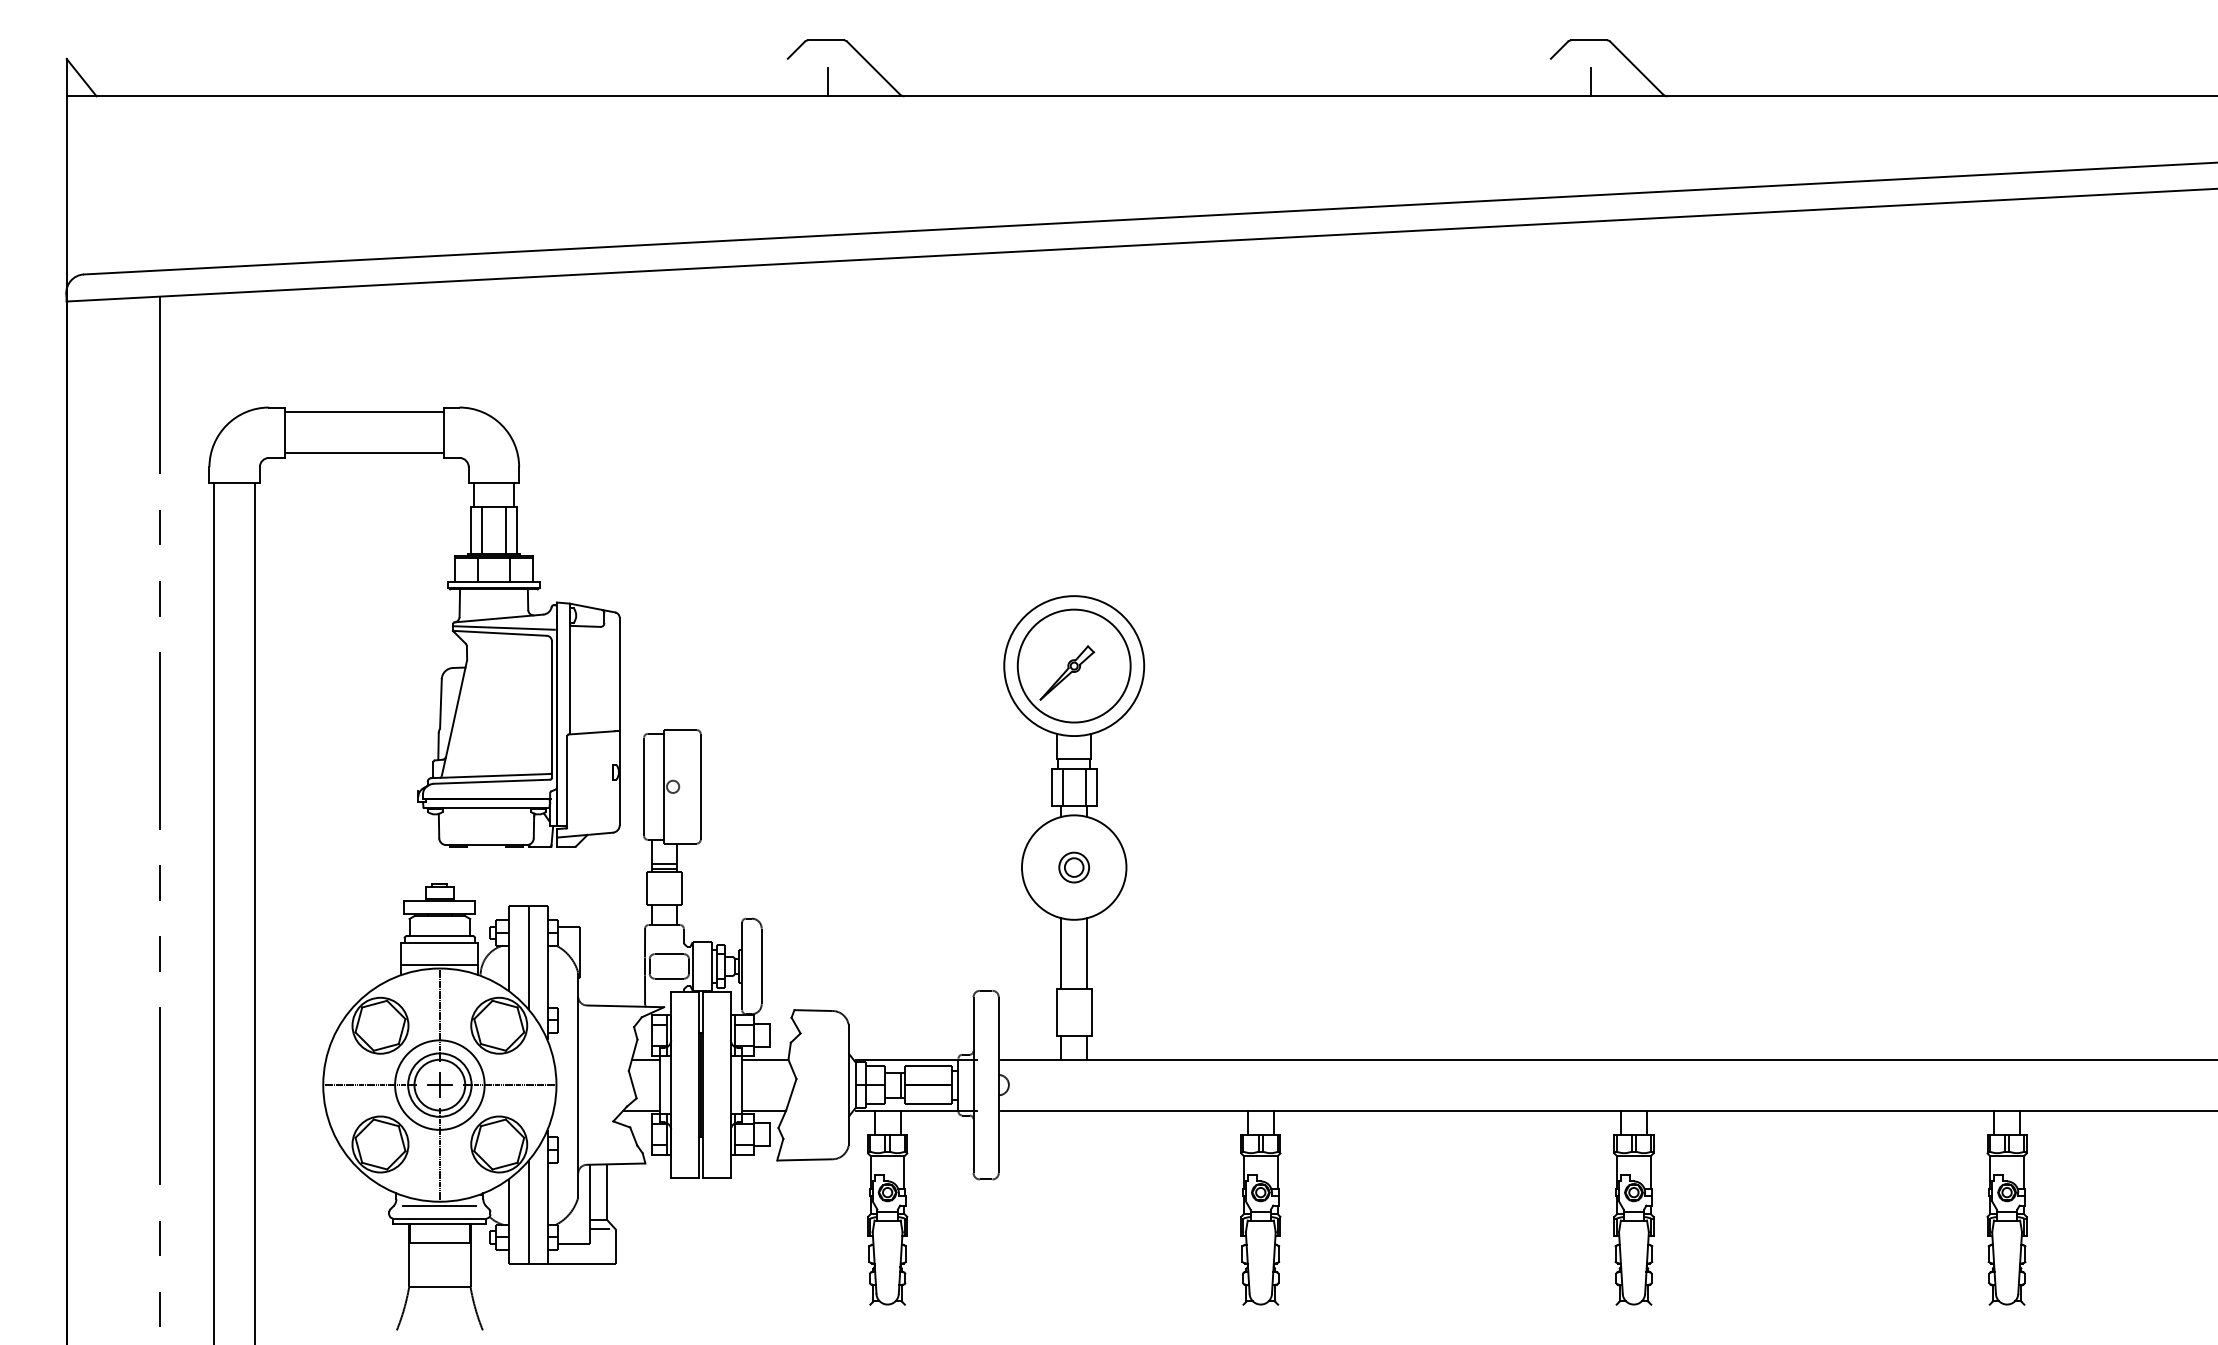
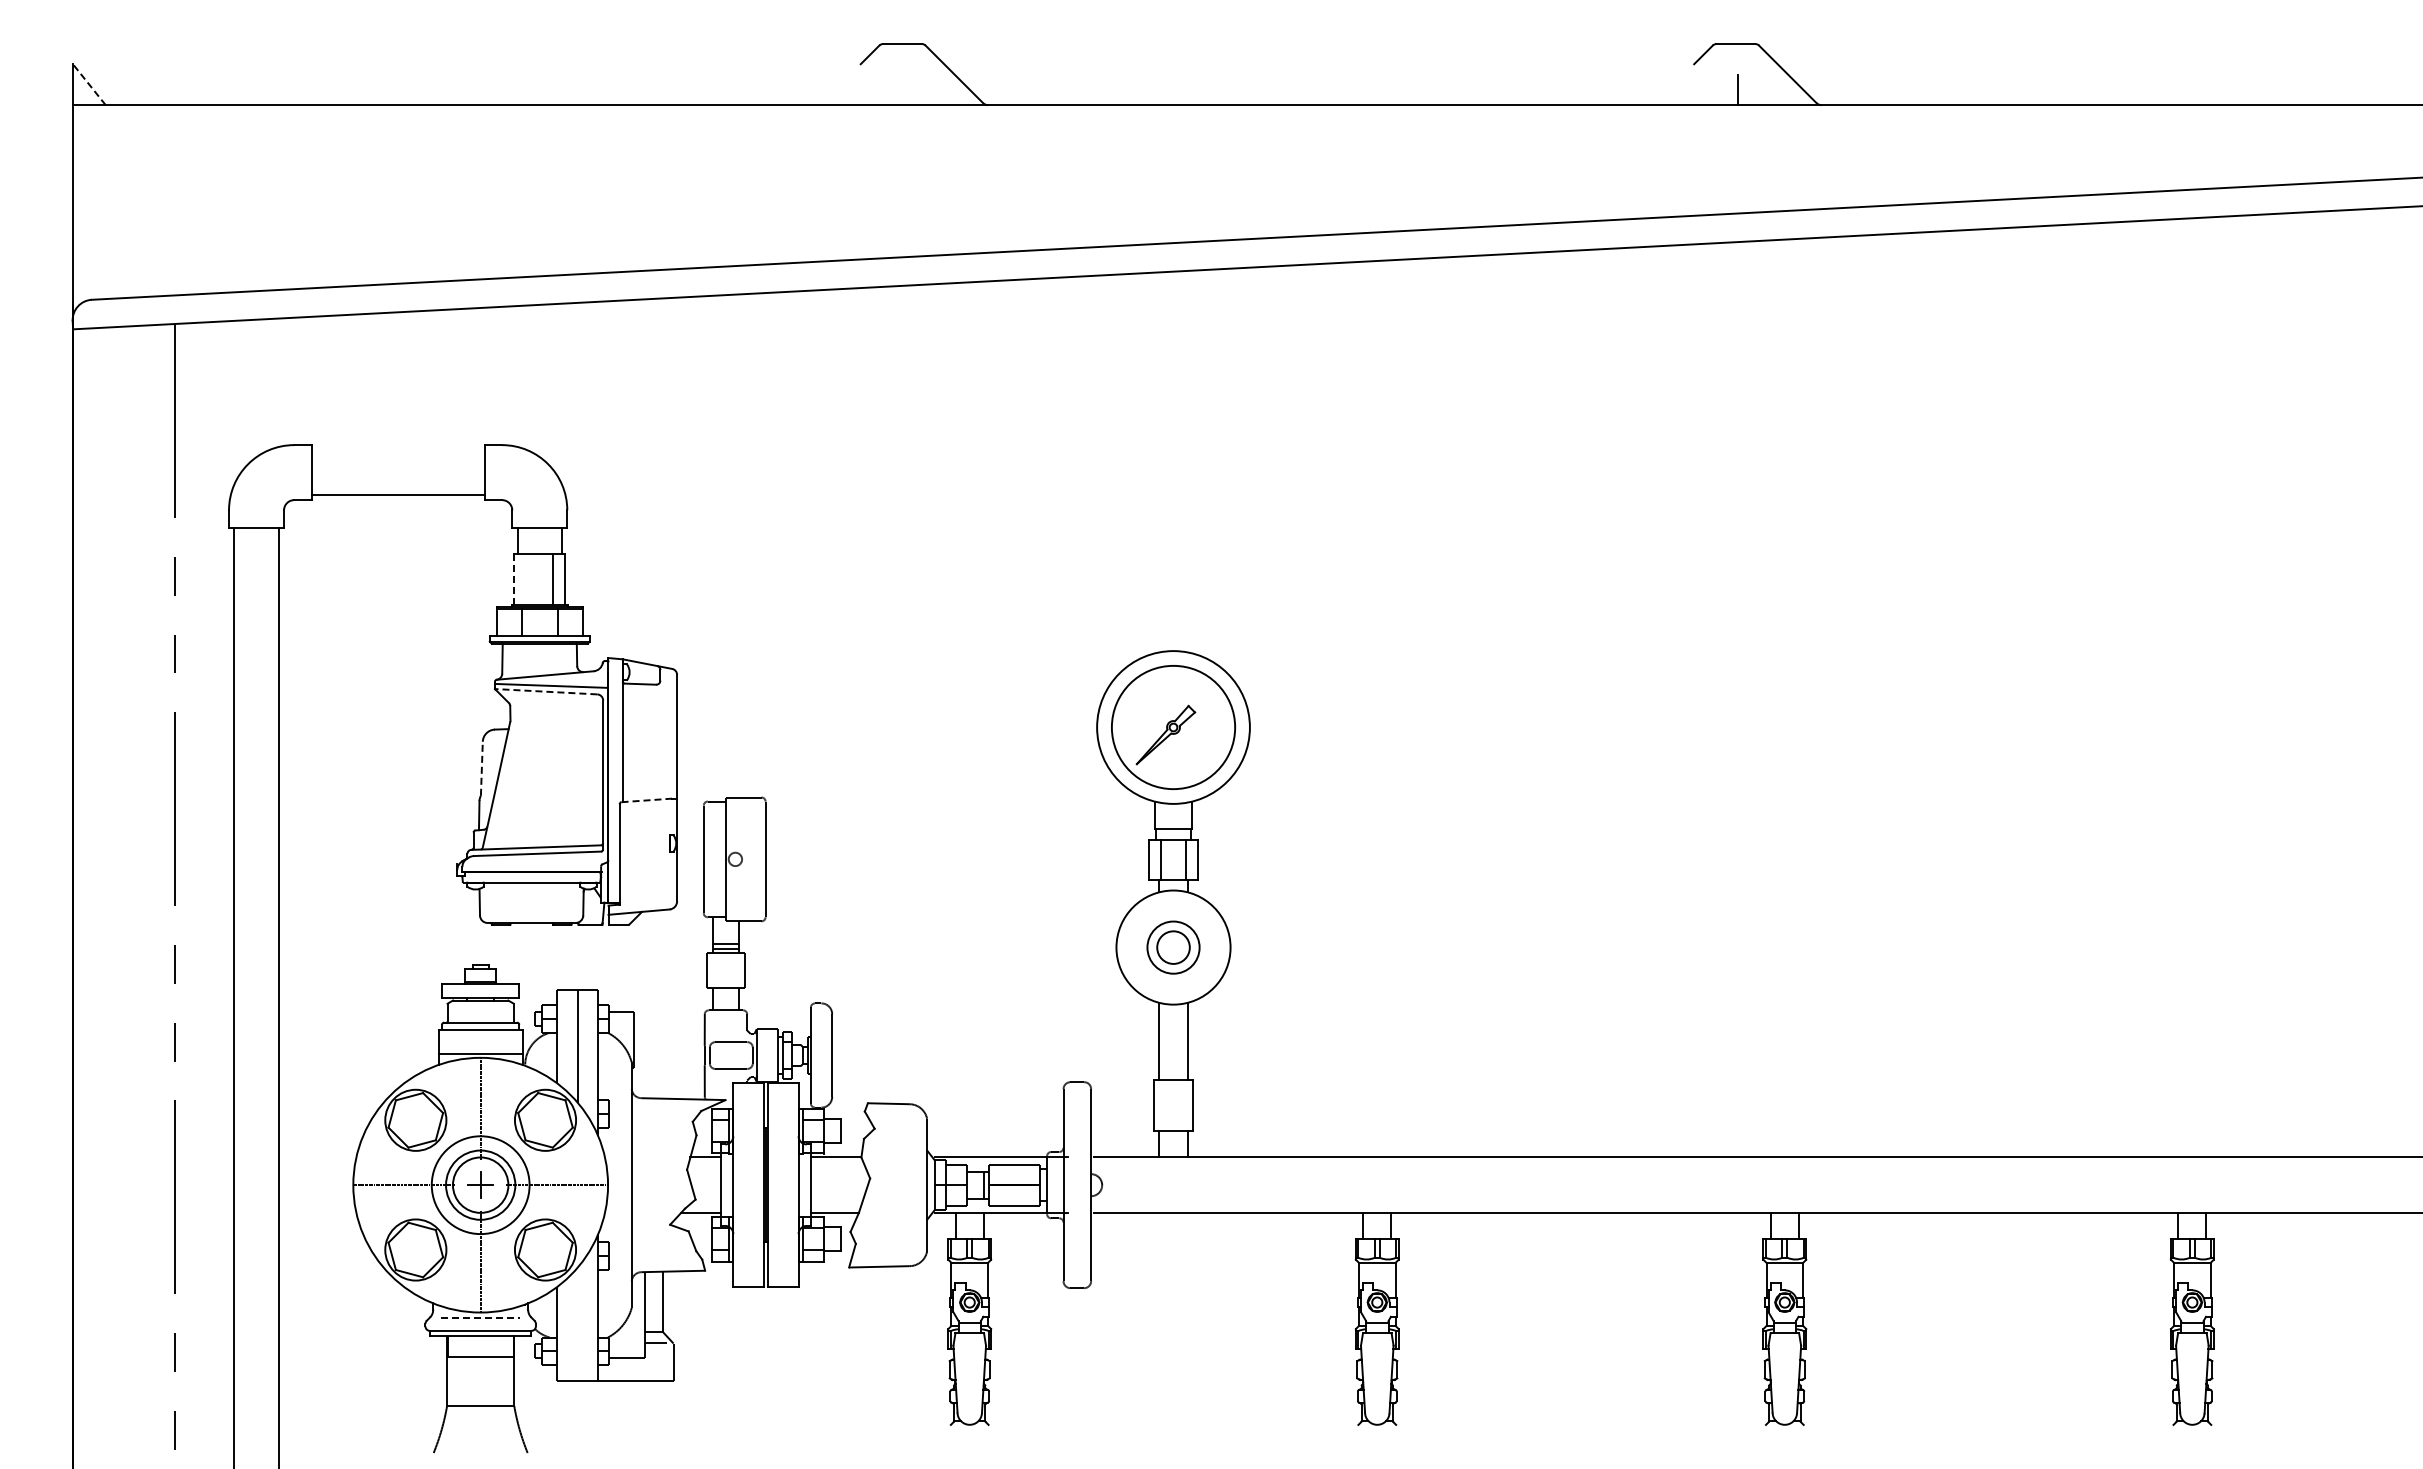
line: (81, 77) -> (89, 84), solid -> dashed
line: (827, 81) -> (904, 89), removed
line: (363, 412) -> (397, 450), removed
line: (482, 530) -> (527, 579), removed
line: (470, 531) -> (514, 580), solid -> dashed
line: (499, 633) -> (545, 691), solid -> dashed
line: (440, 703) -> (481, 768), solid -> dashed
line: (592, 732) -> (647, 800), solid -> dashed
part: (1074, 867) -> (1173, 947), size x1.6
line: (439, 1206) -> (480, 1317), solid -> dashed
line: (528, 1211) -> (577, 1323), removed

